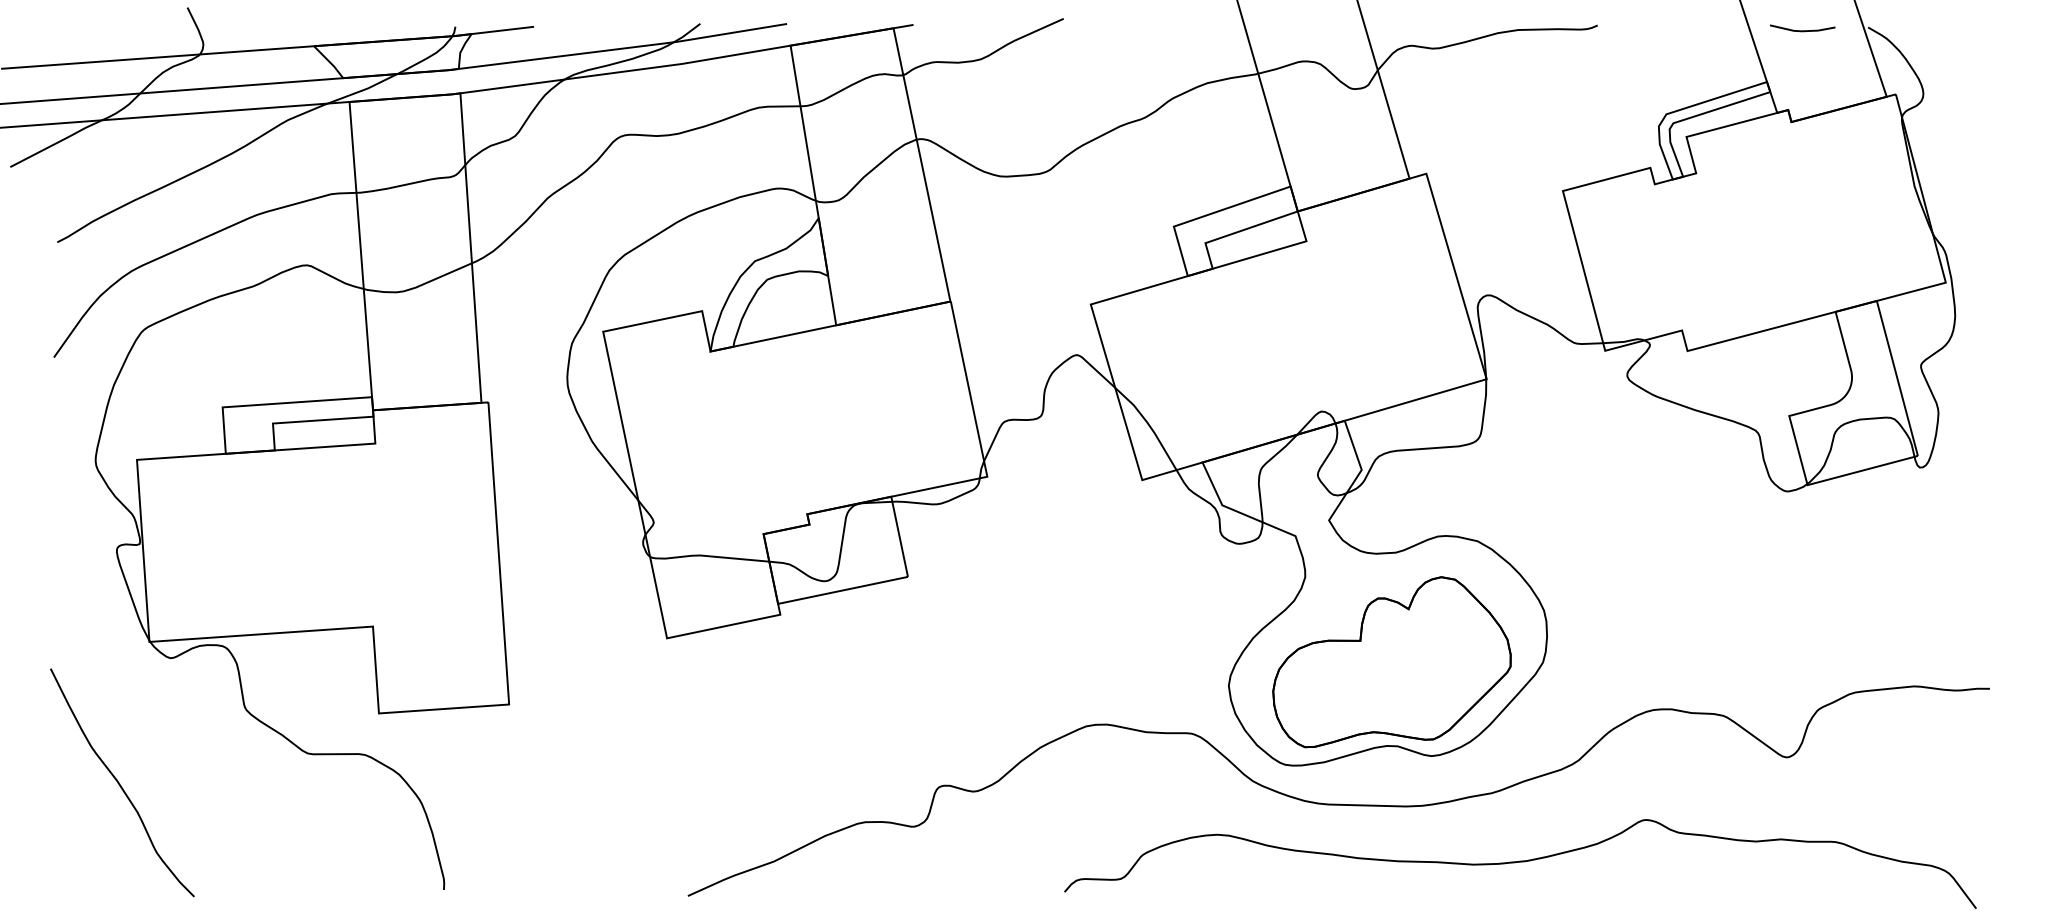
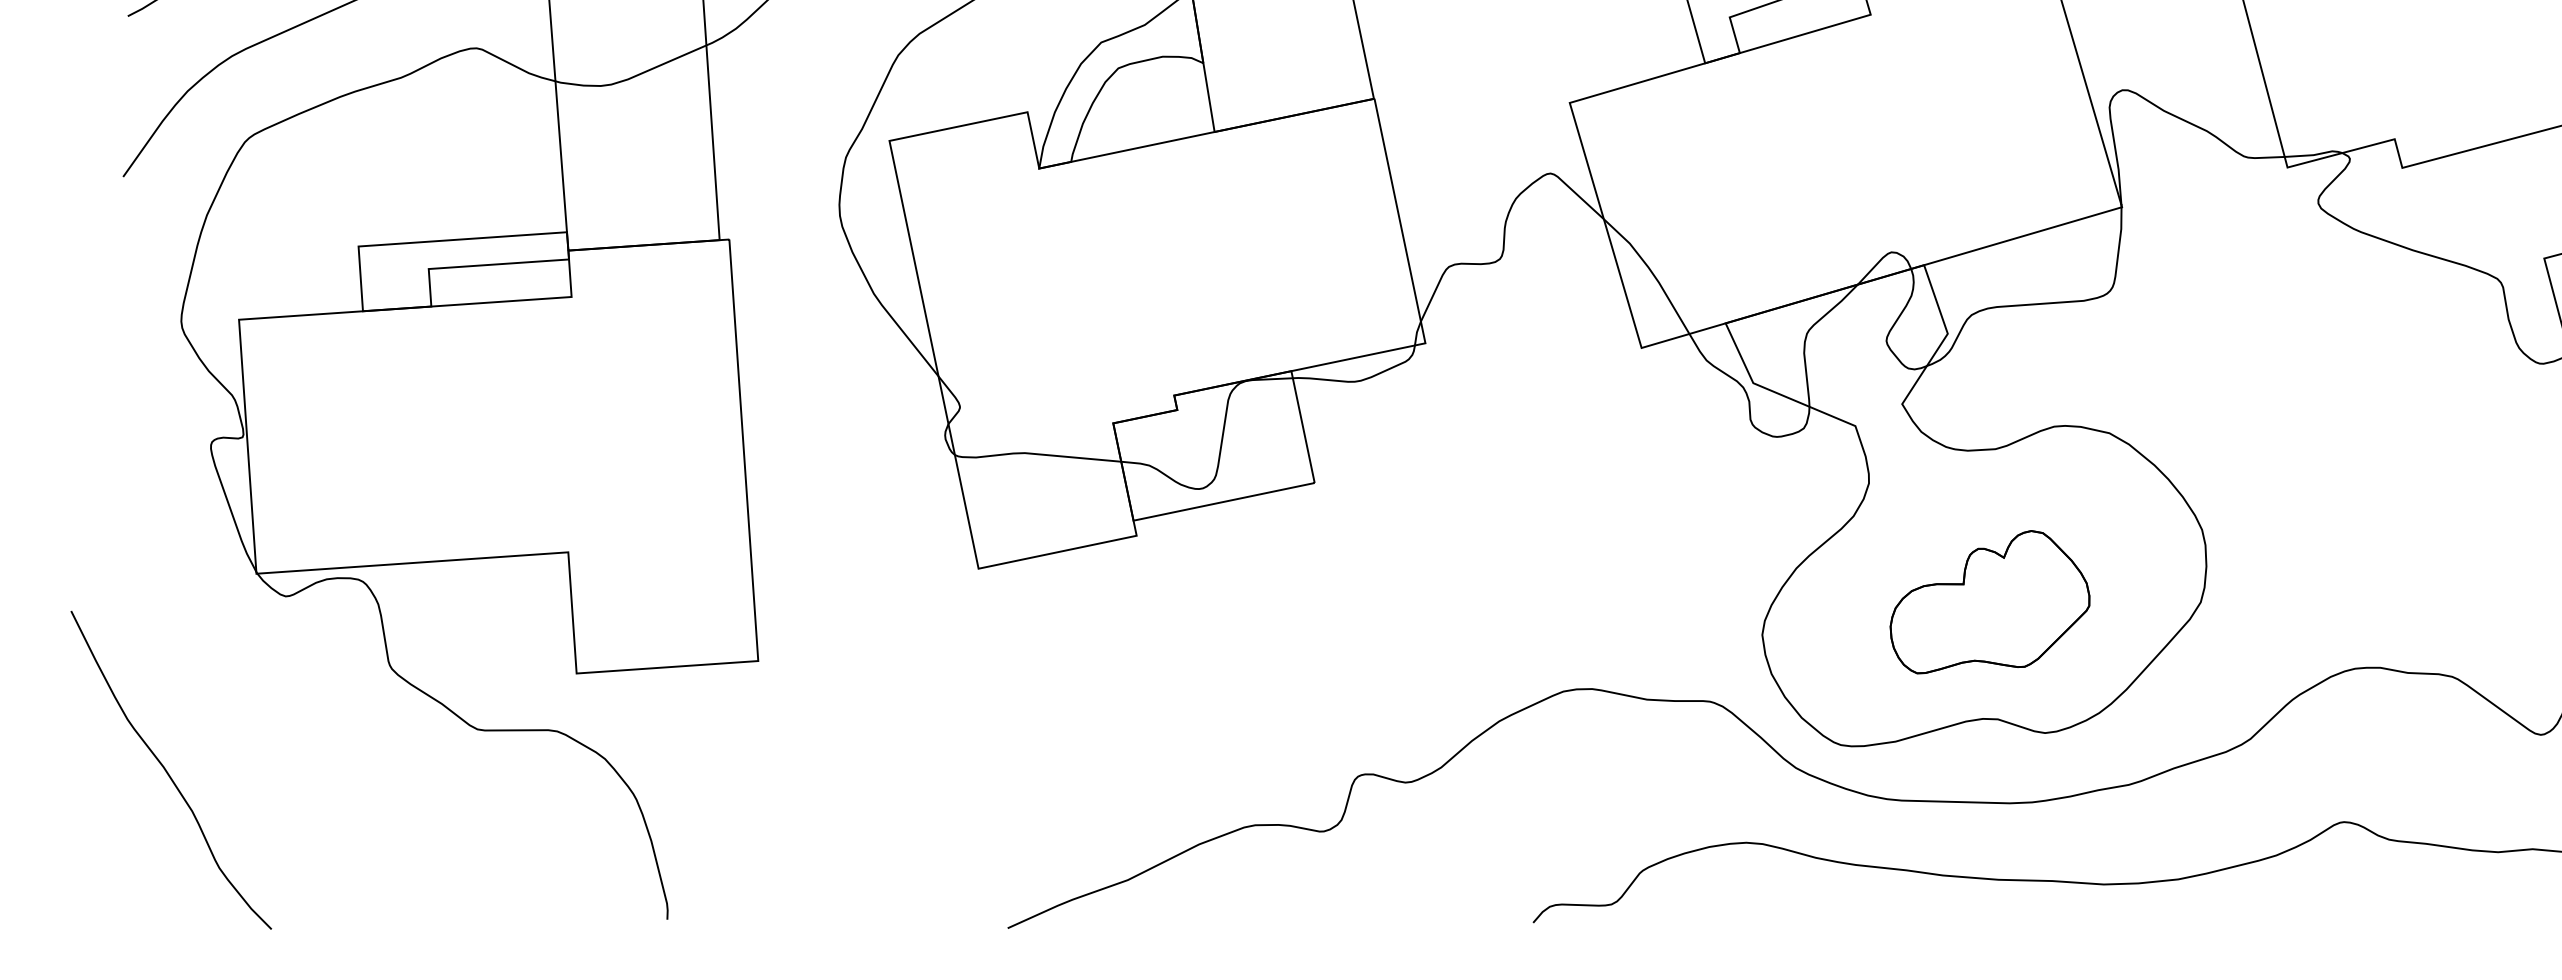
part: (1391, 662) -> (1989, 602), size x0.6
curve: (120, 784) -> (168, 772), moved

